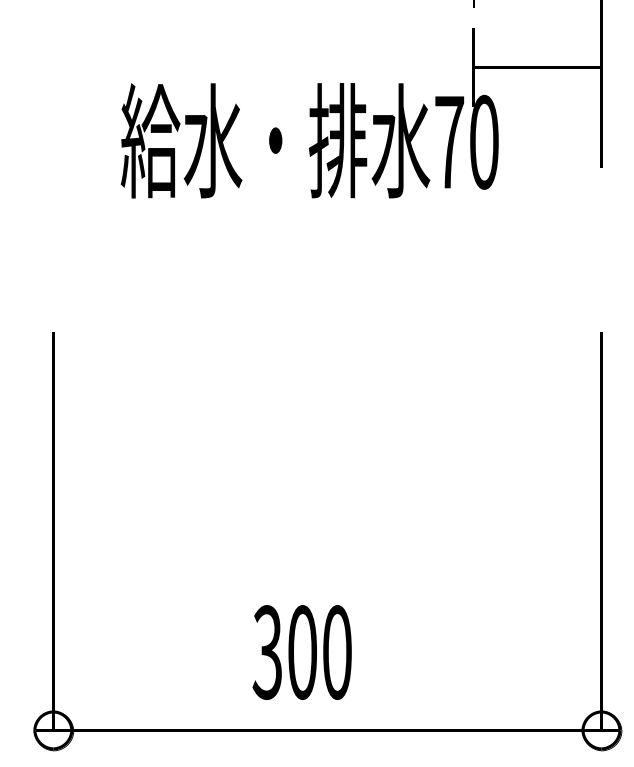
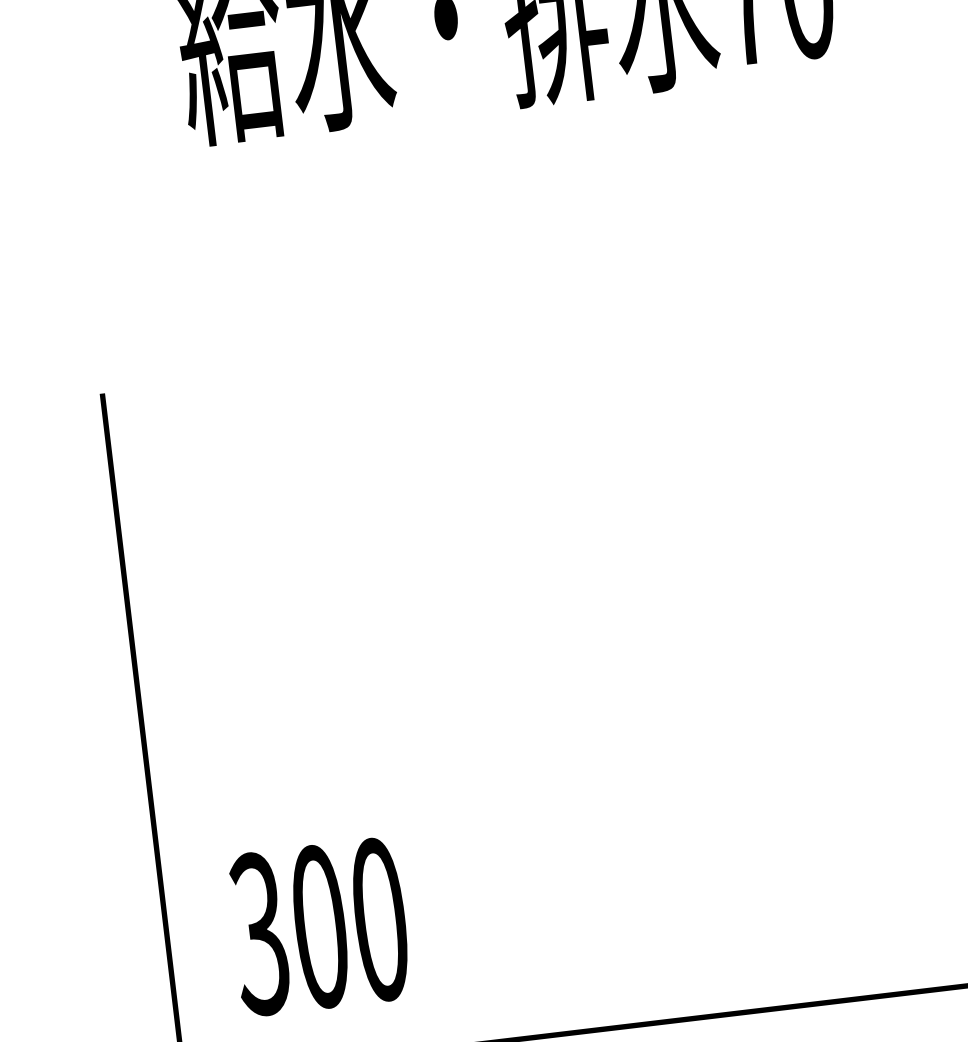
text: (301, 652) -> (318, 927), moved

